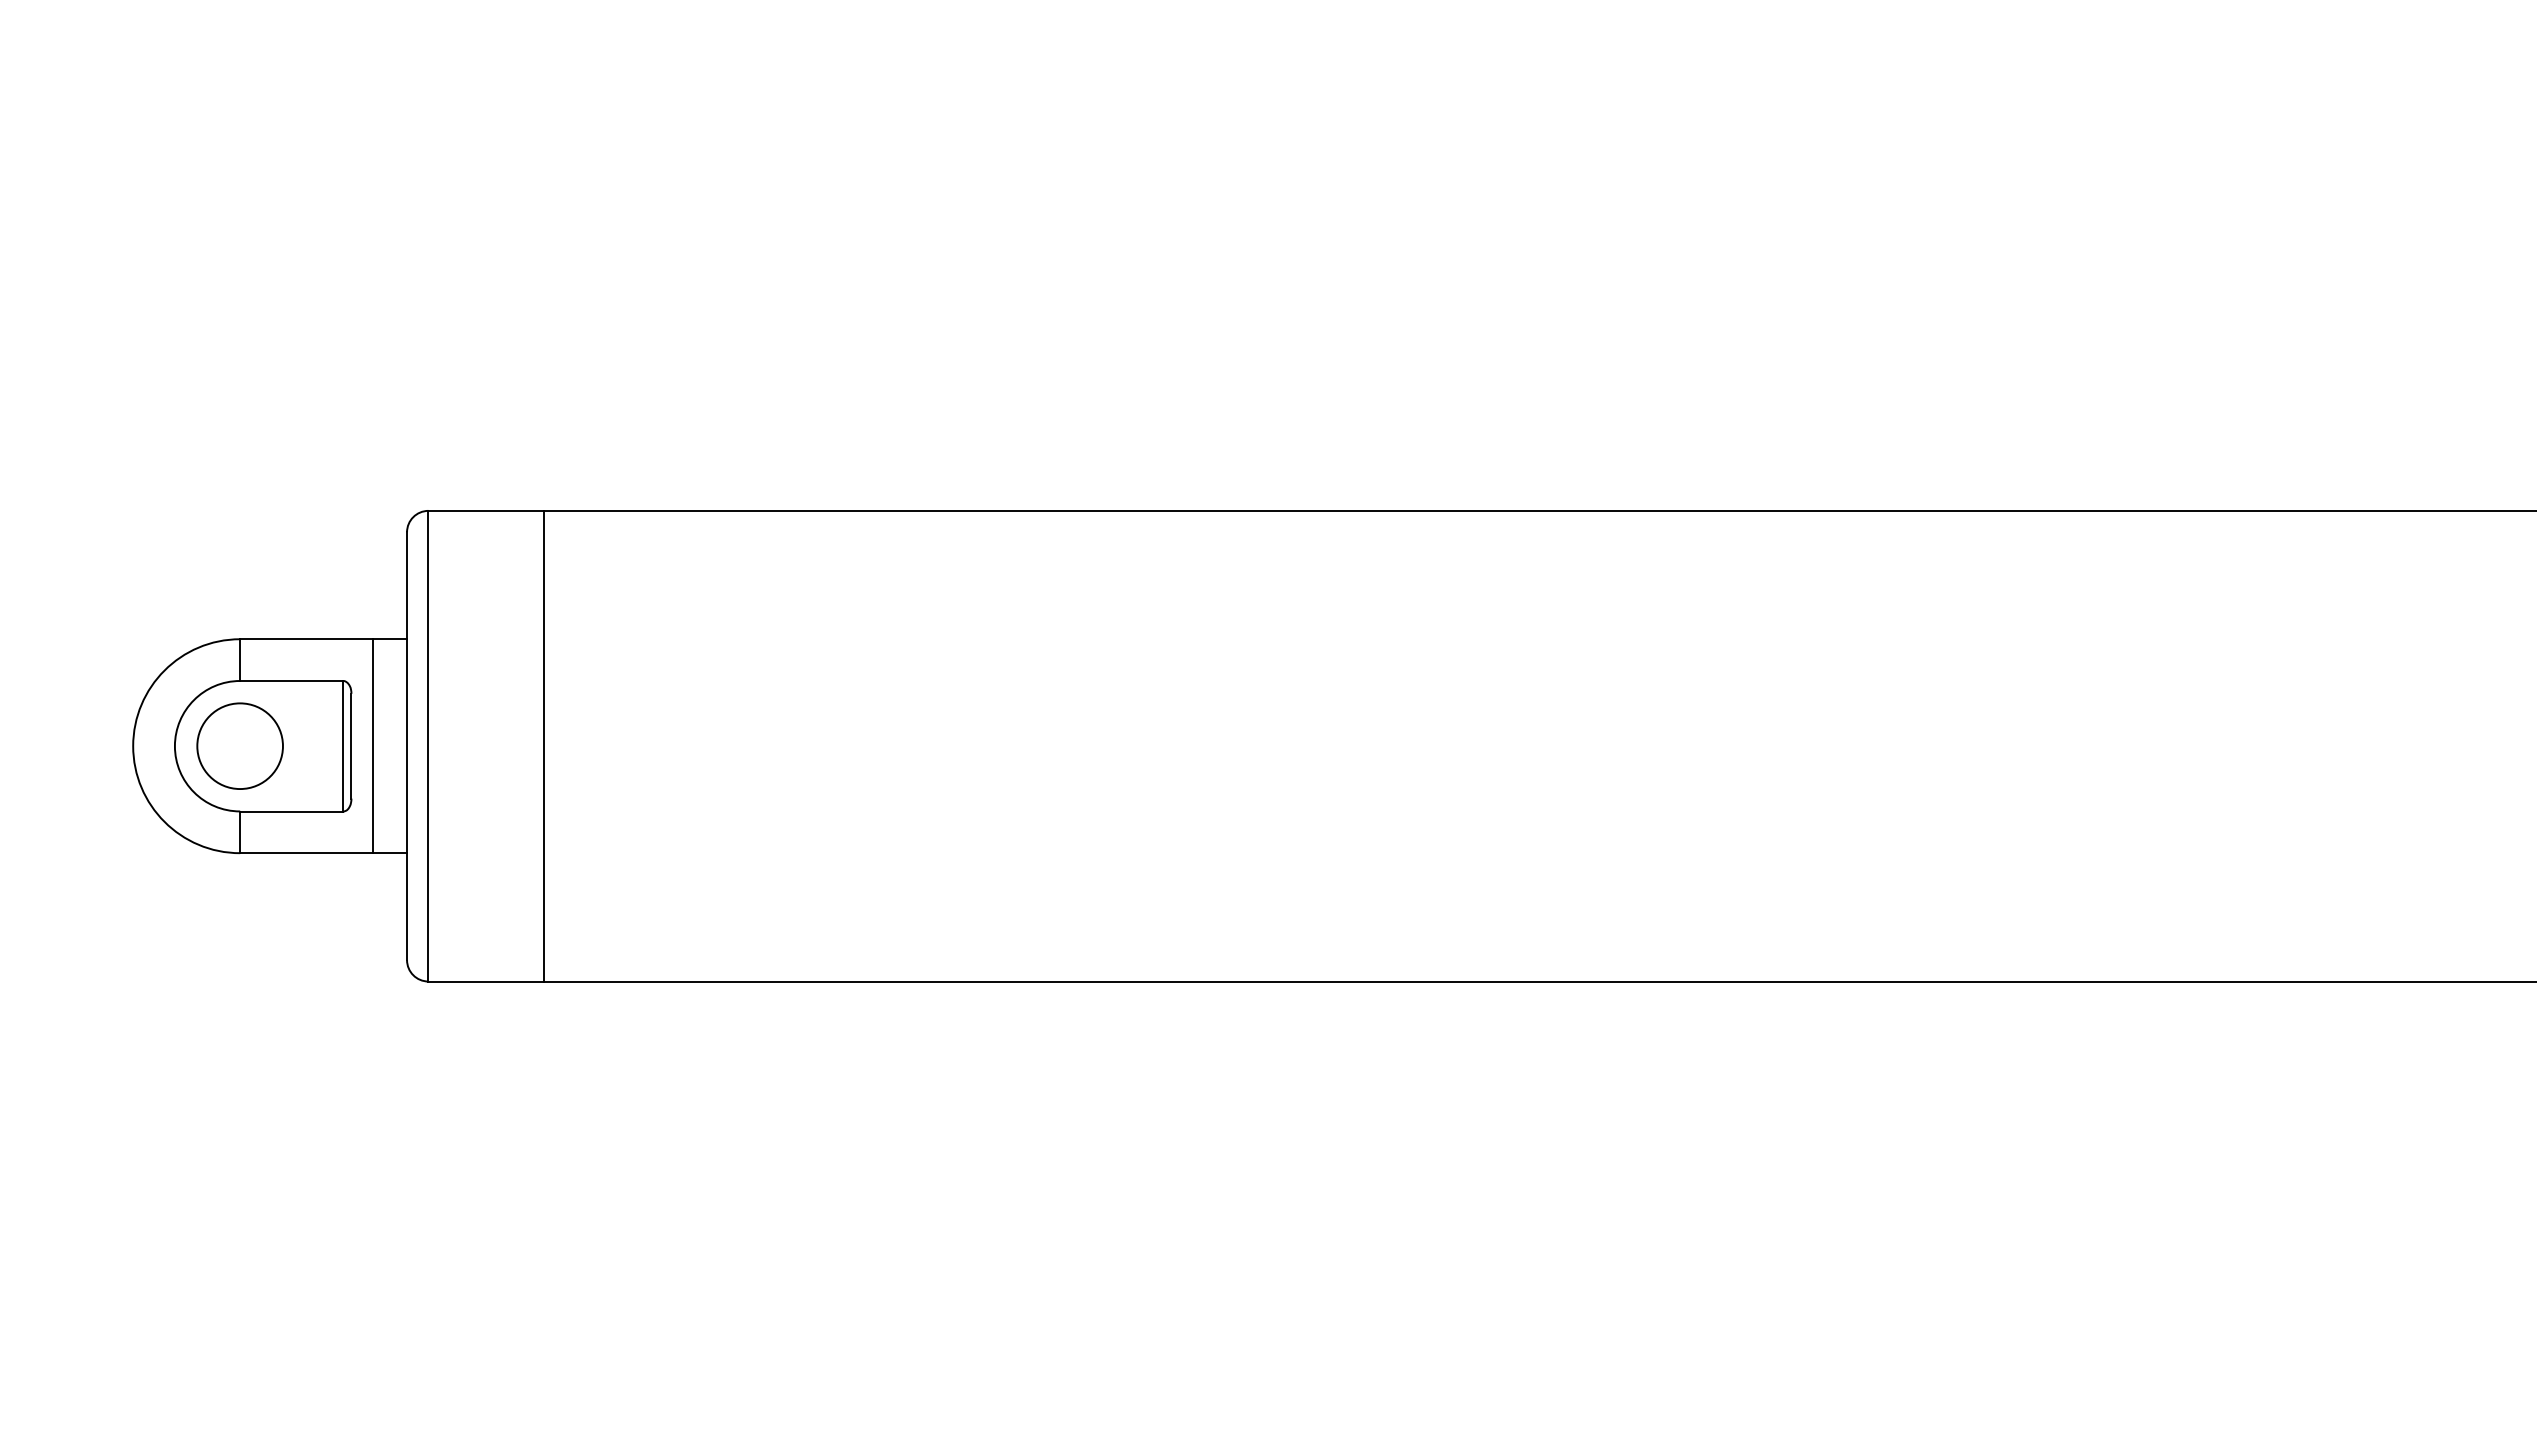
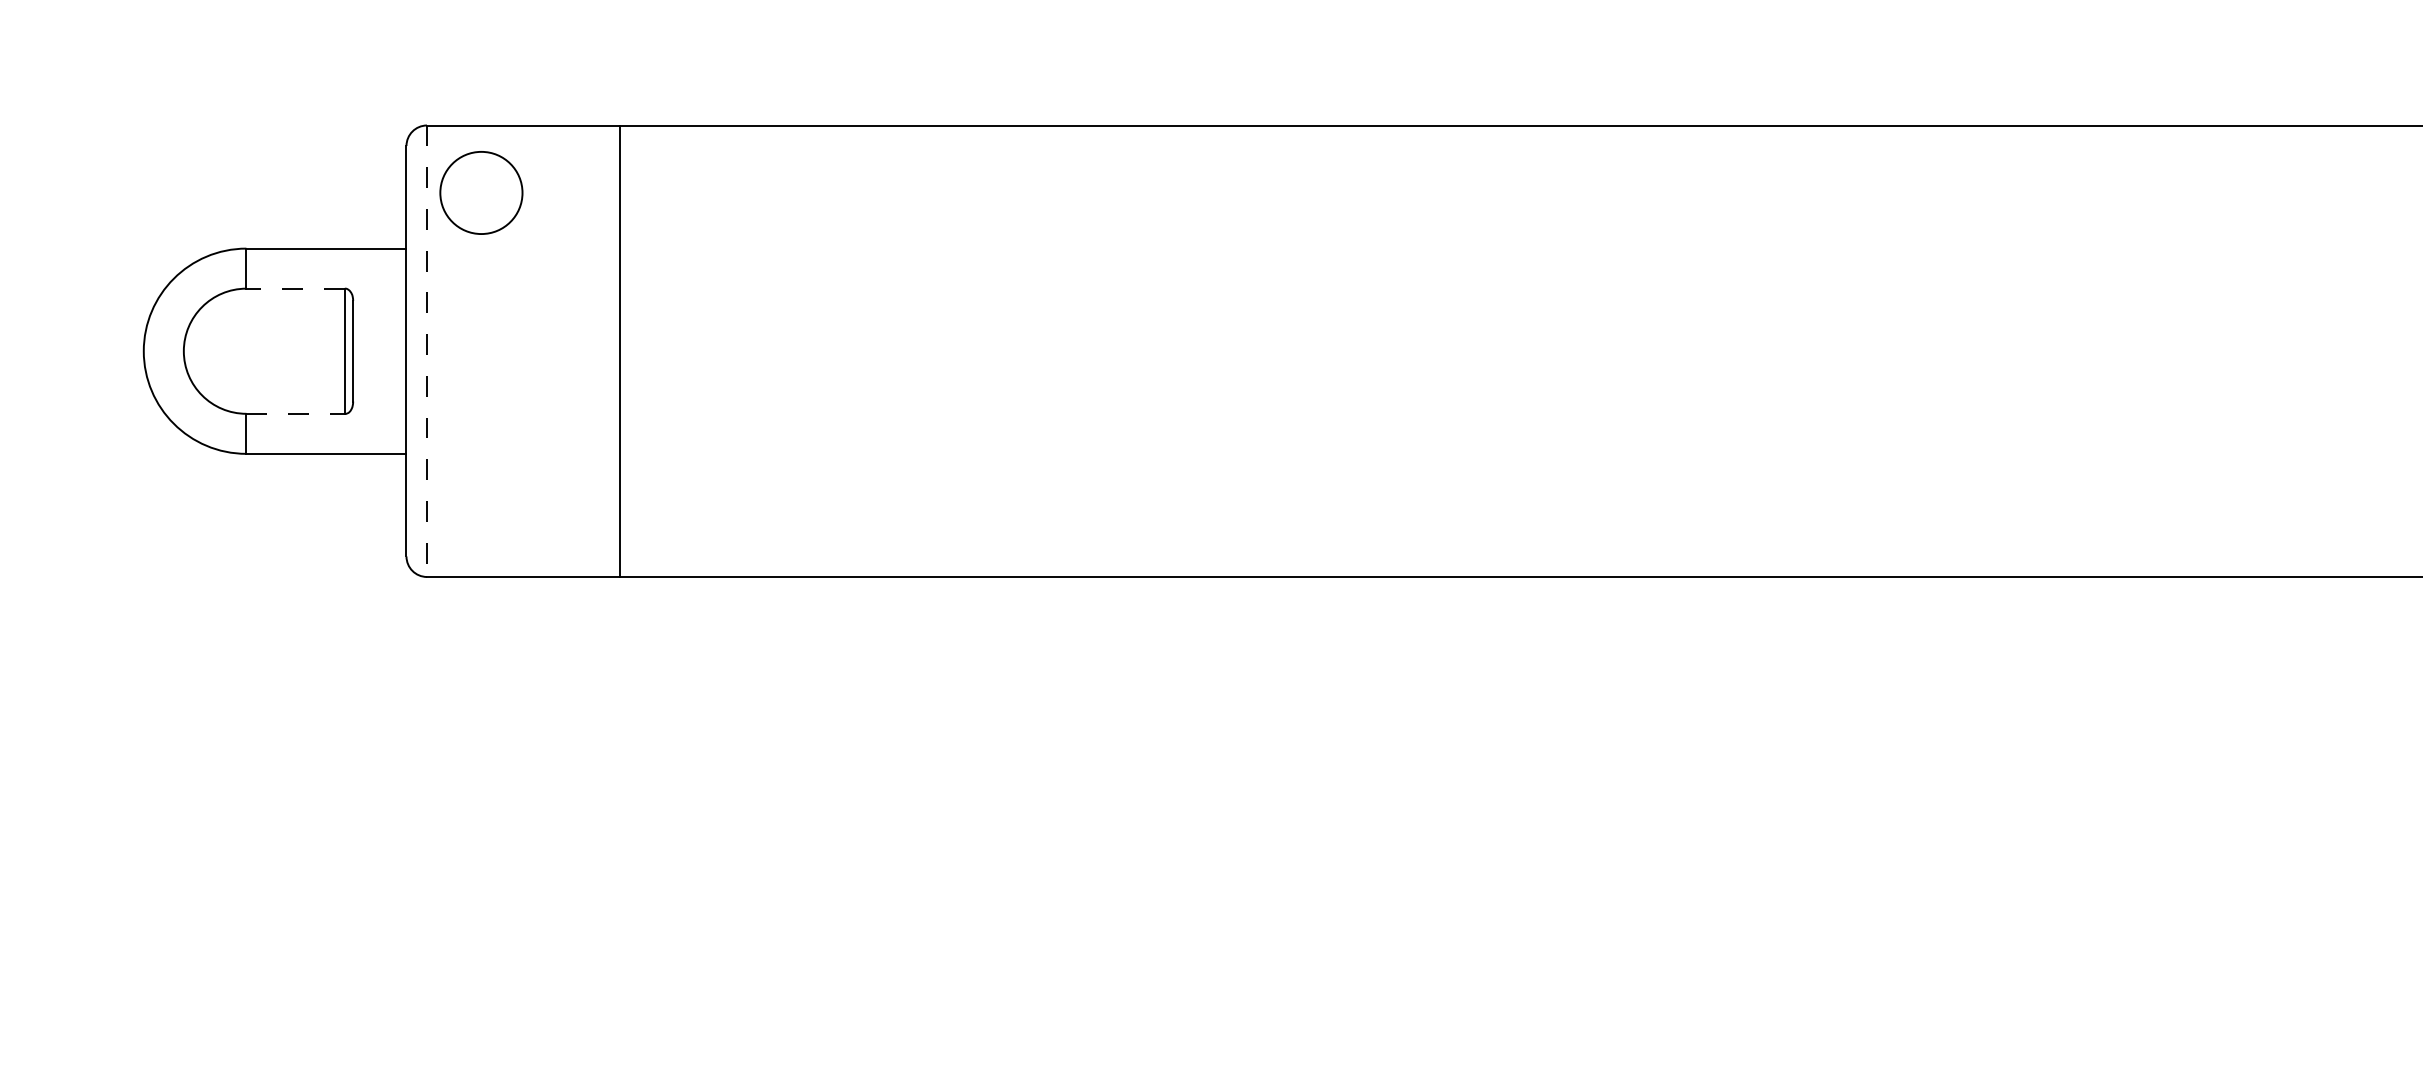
line: (290, 680) -> (294, 288), solid -> dashed
circle: (239, 745) -> (480, 192), moved
line: (543, 745) -> (619, 350), moved
line: (372, 746) -> (373, 351), removed
line: (428, 746) -> (427, 351), solid -> dashed
line: (291, 811) -> (295, 413), solid -> dashed

